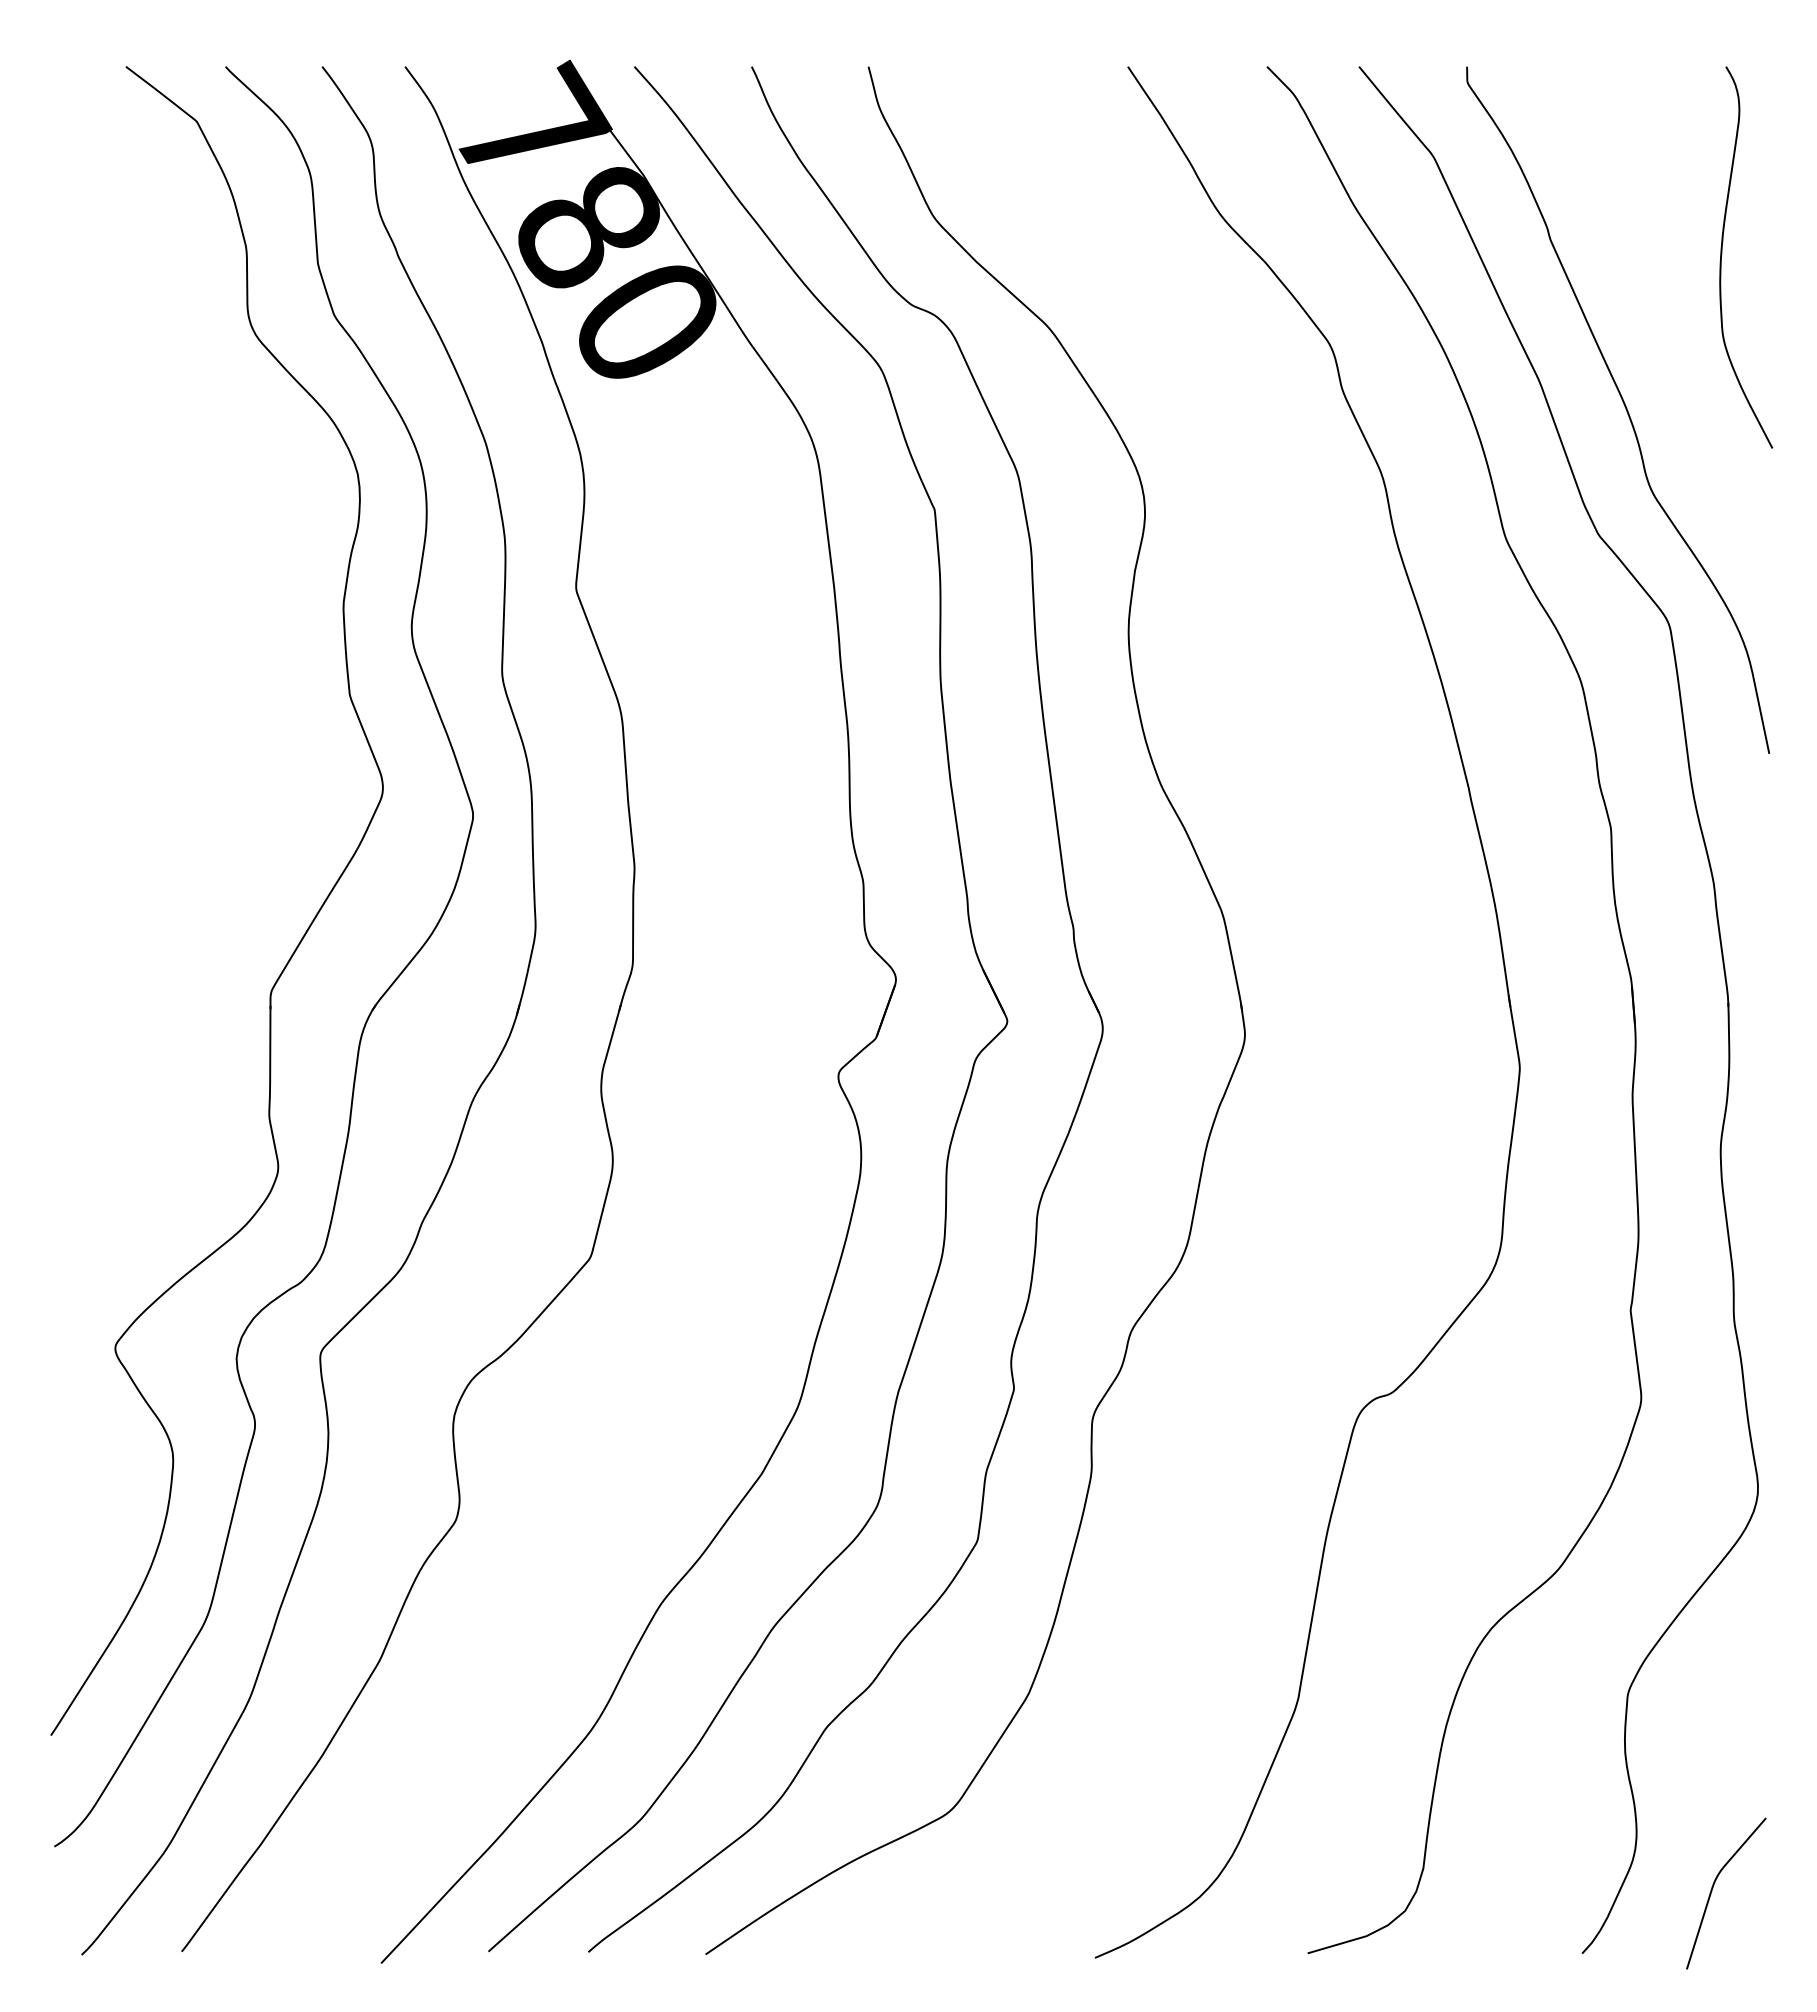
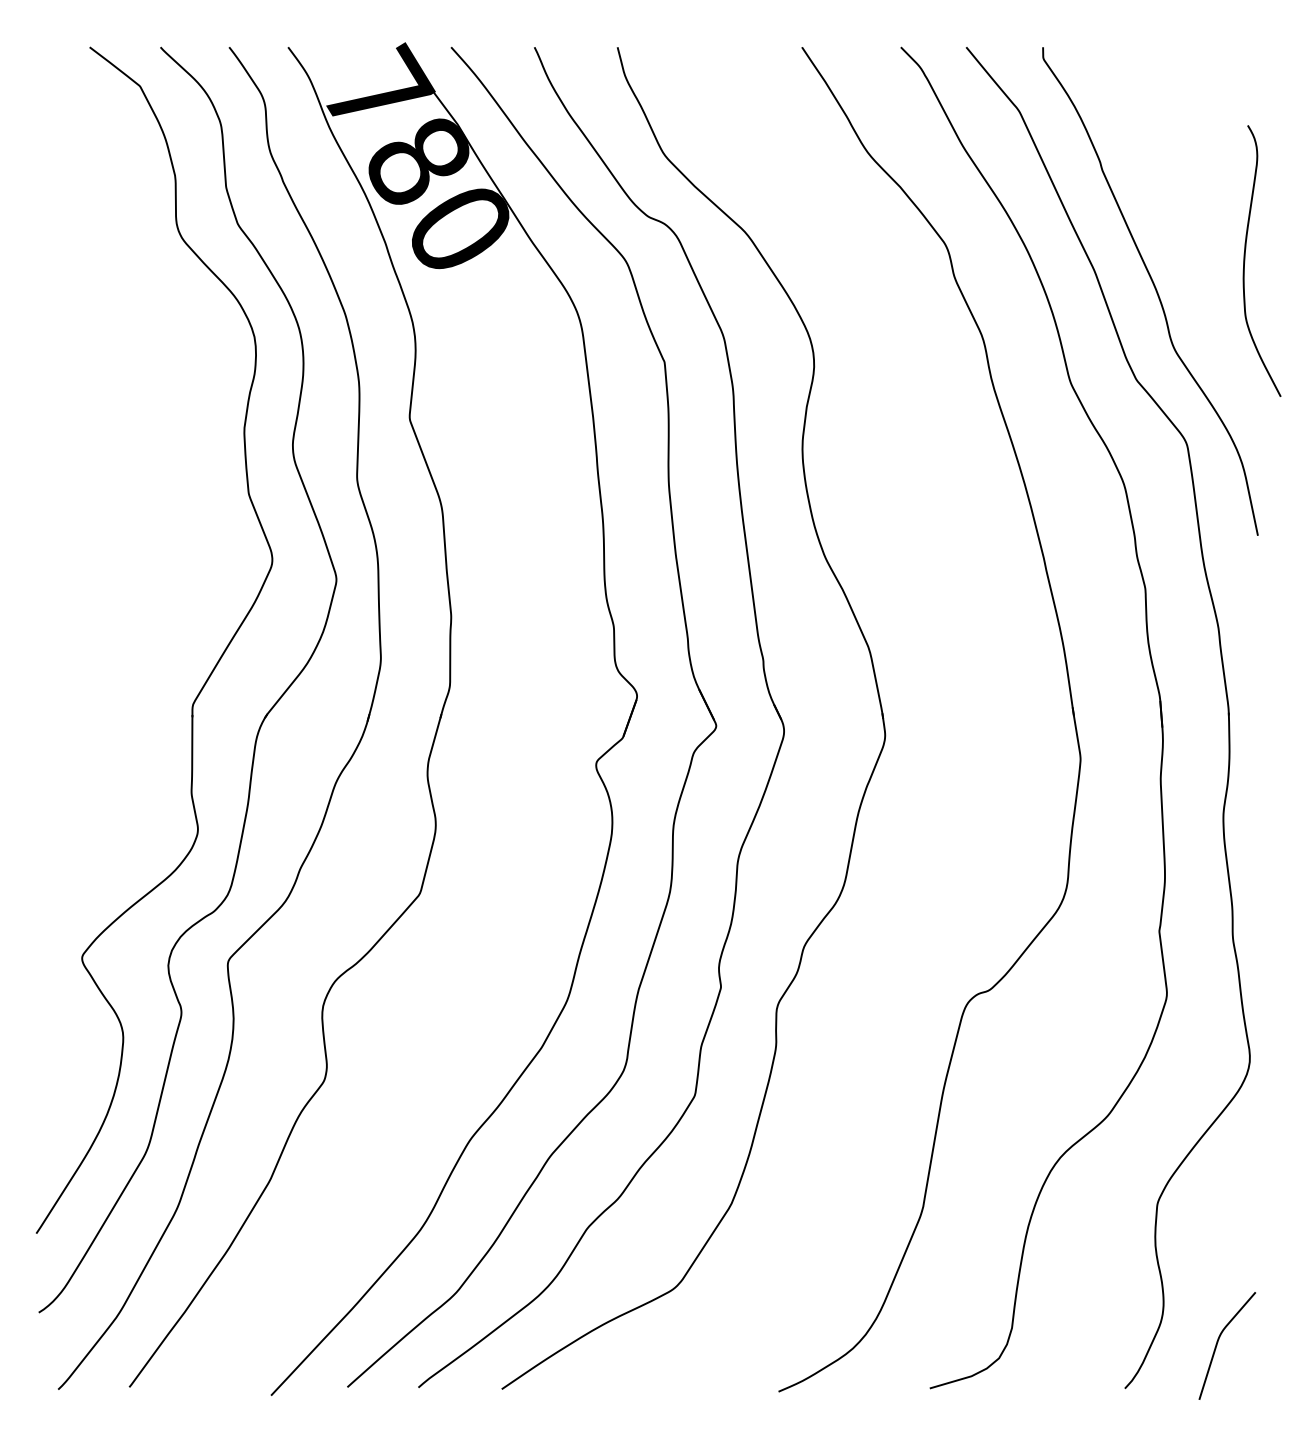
curve: (1722, 254) -> (1245, 258), moved

